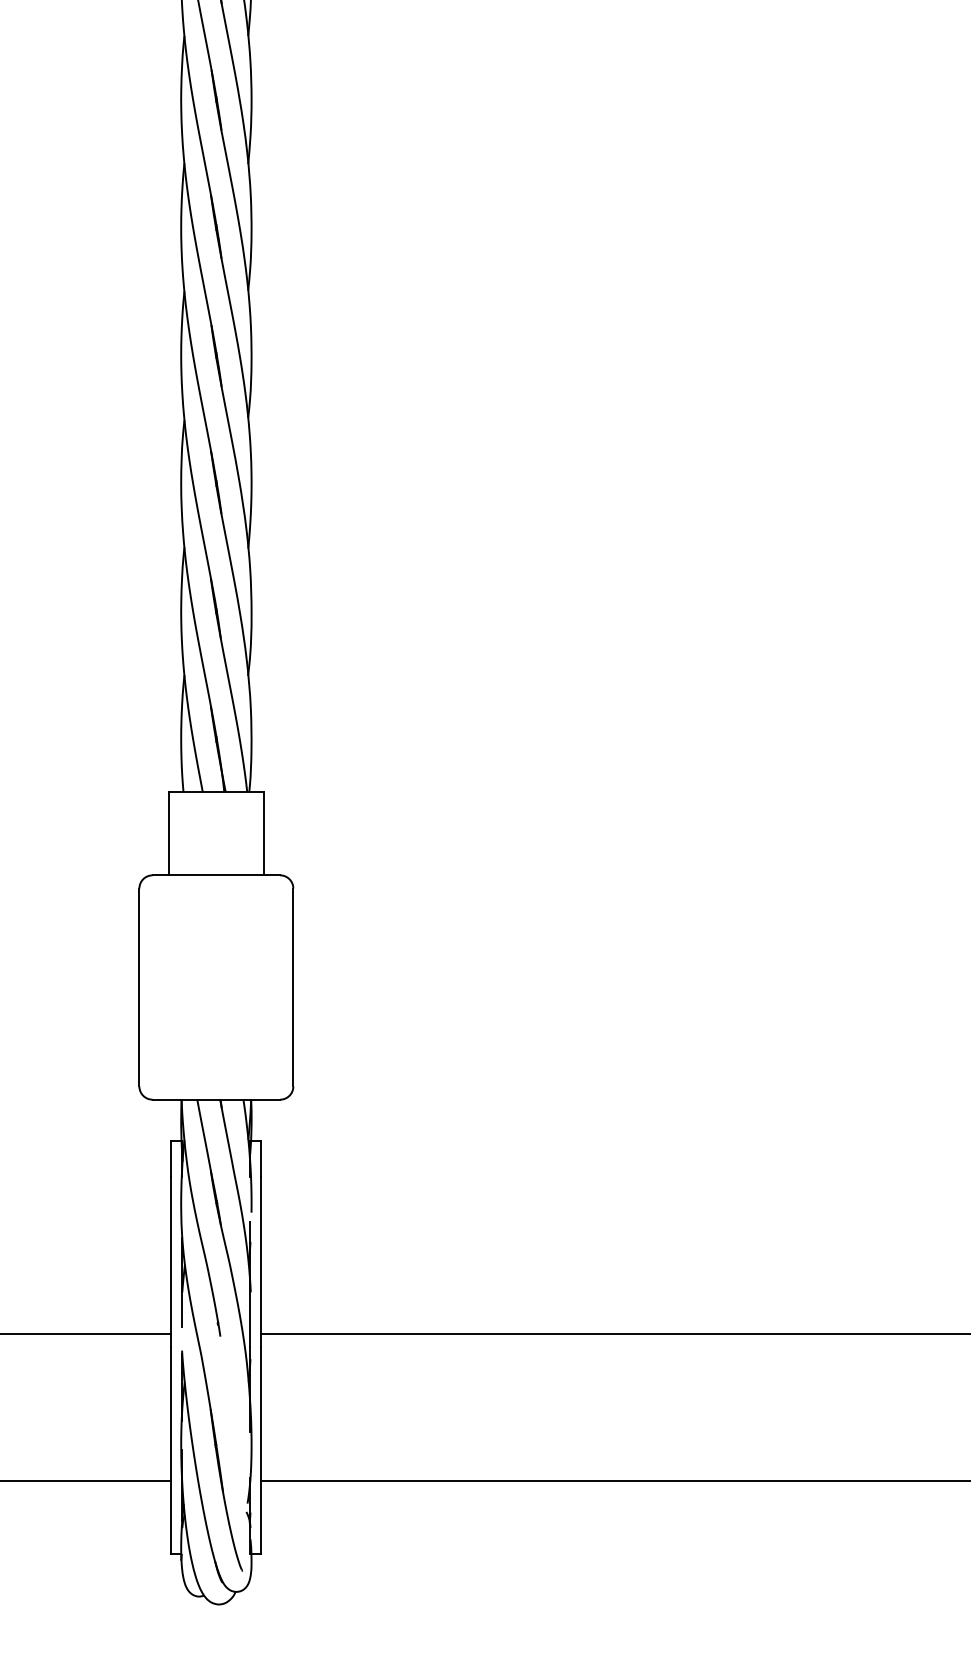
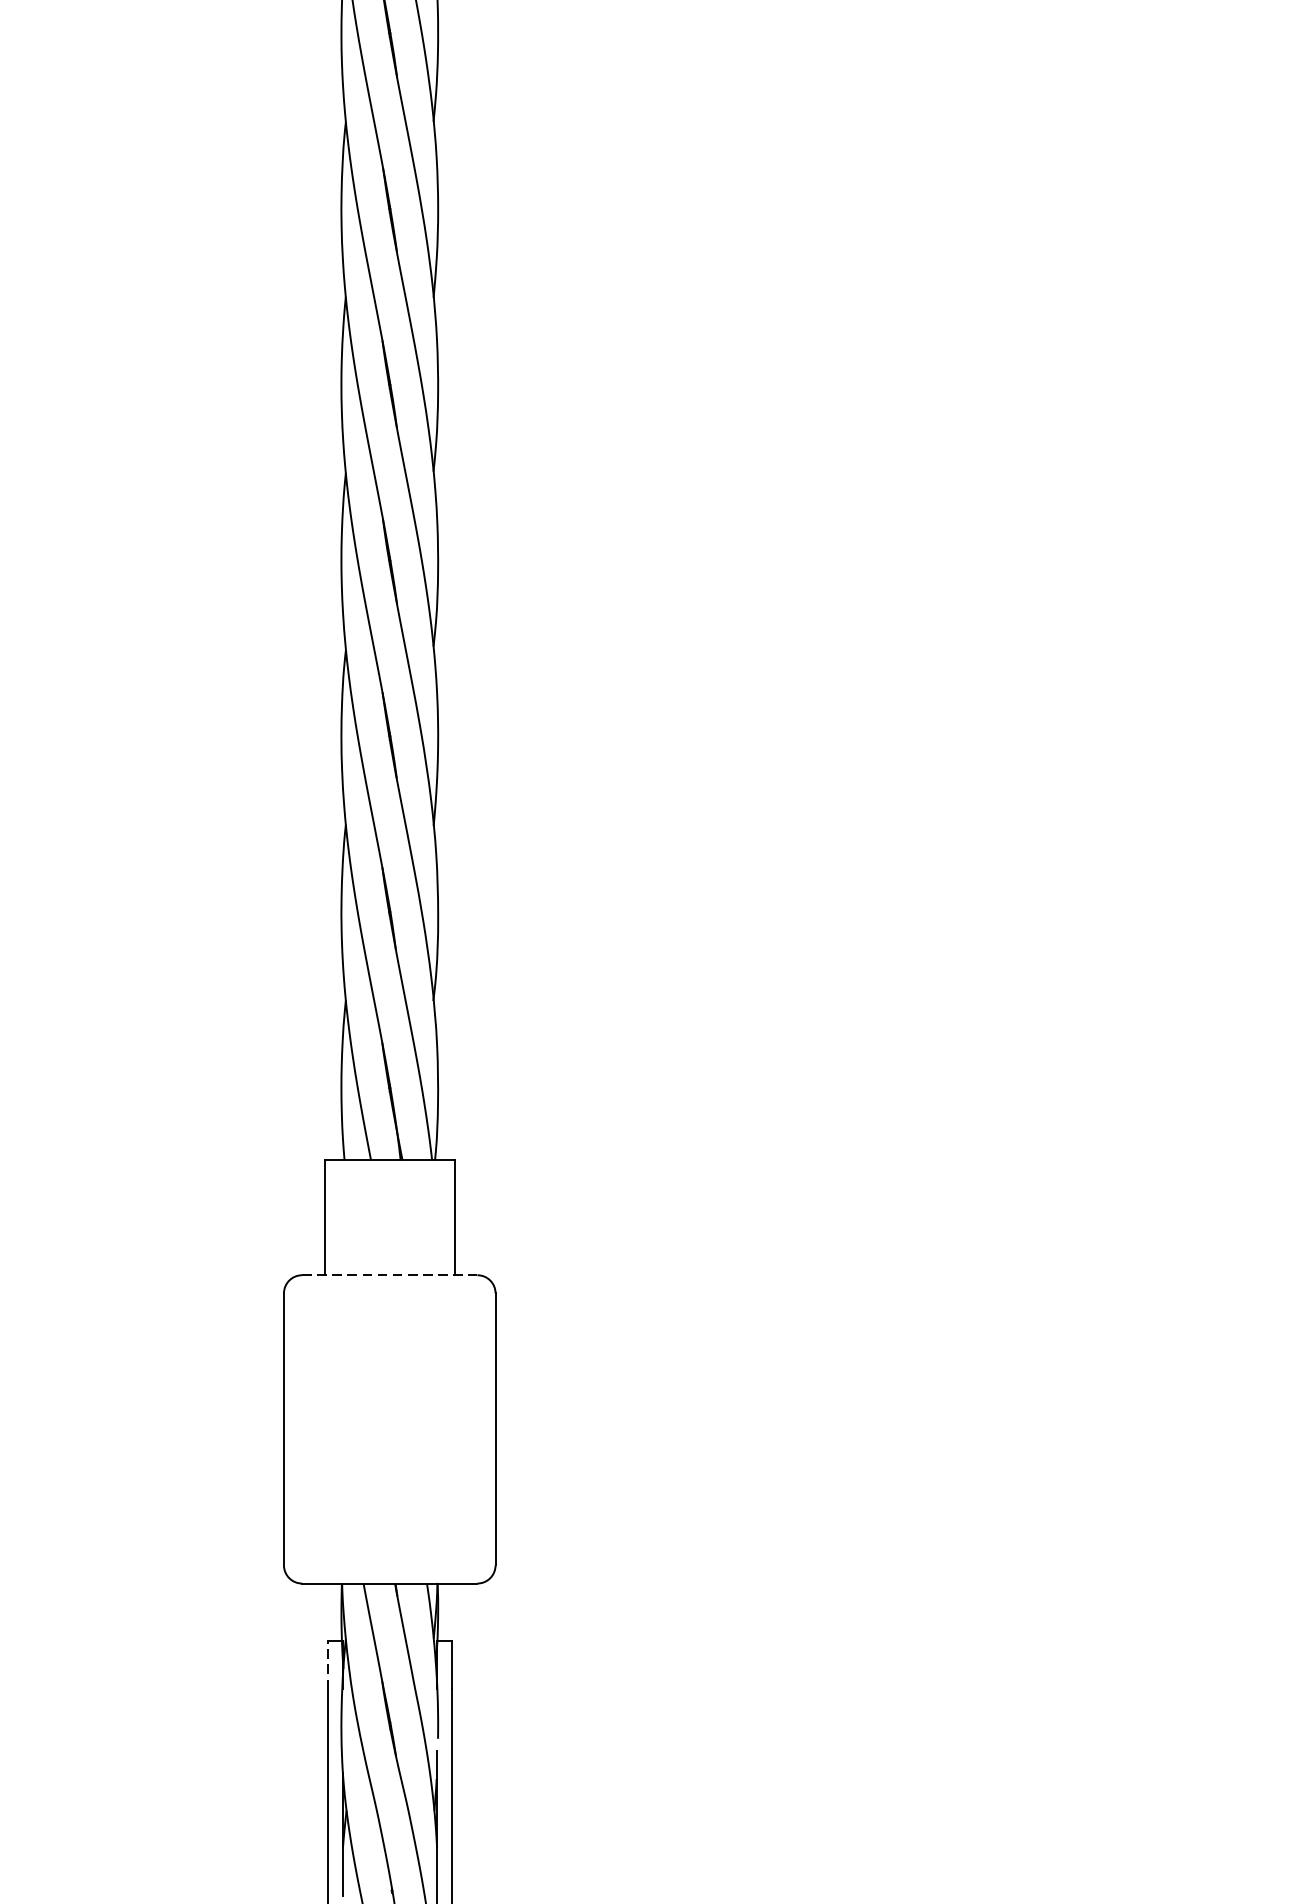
line: (216, 875) -> (389, 1275), solid -> dashed
line: (171, 1158) -> (328, 1664), solid -> dashed

